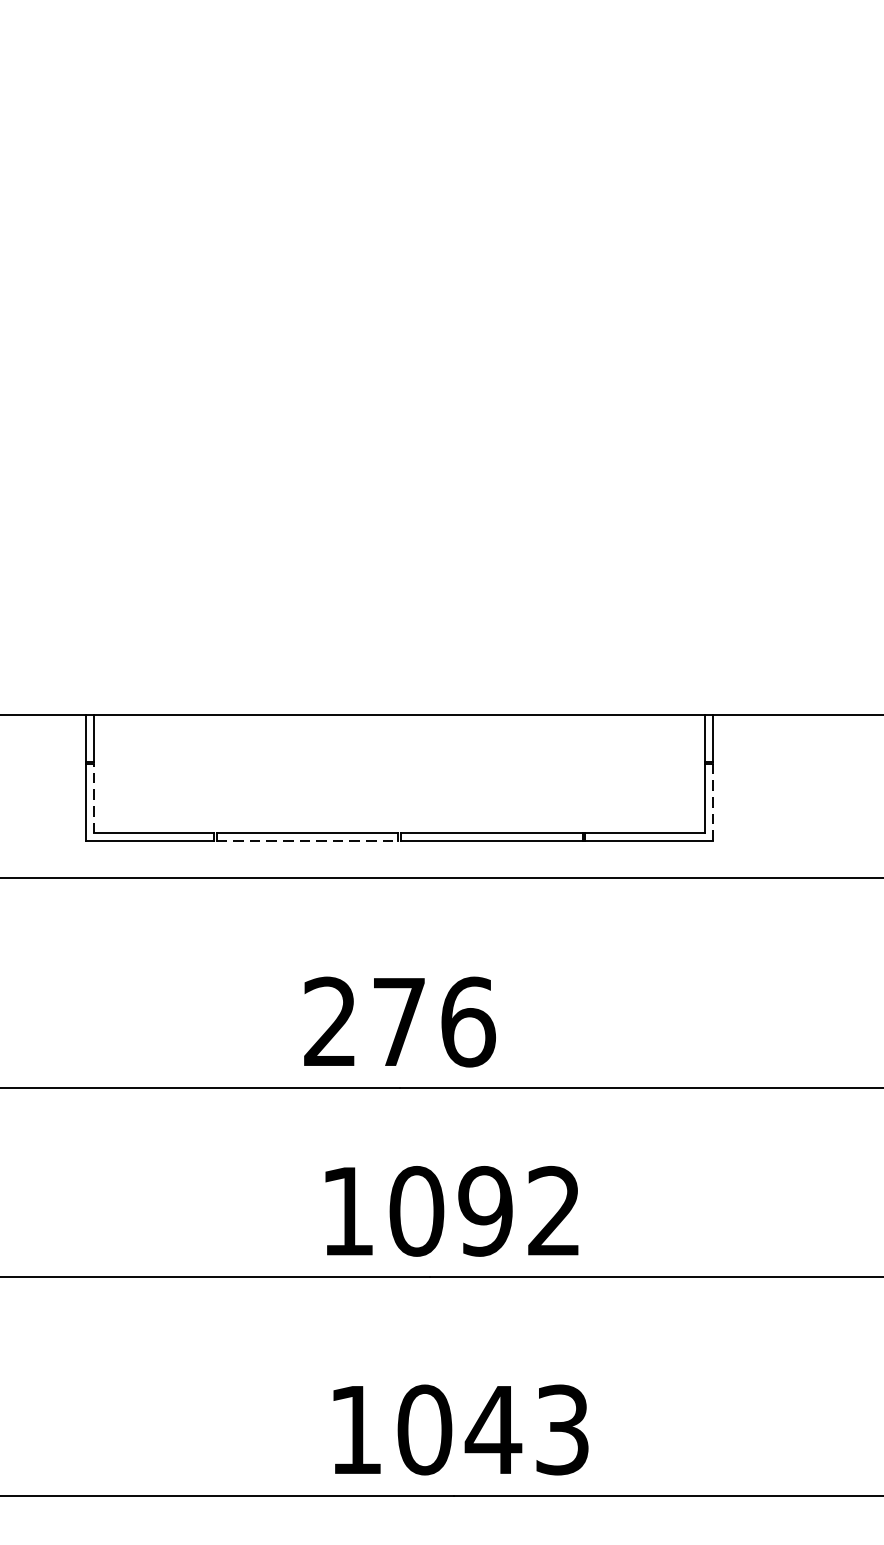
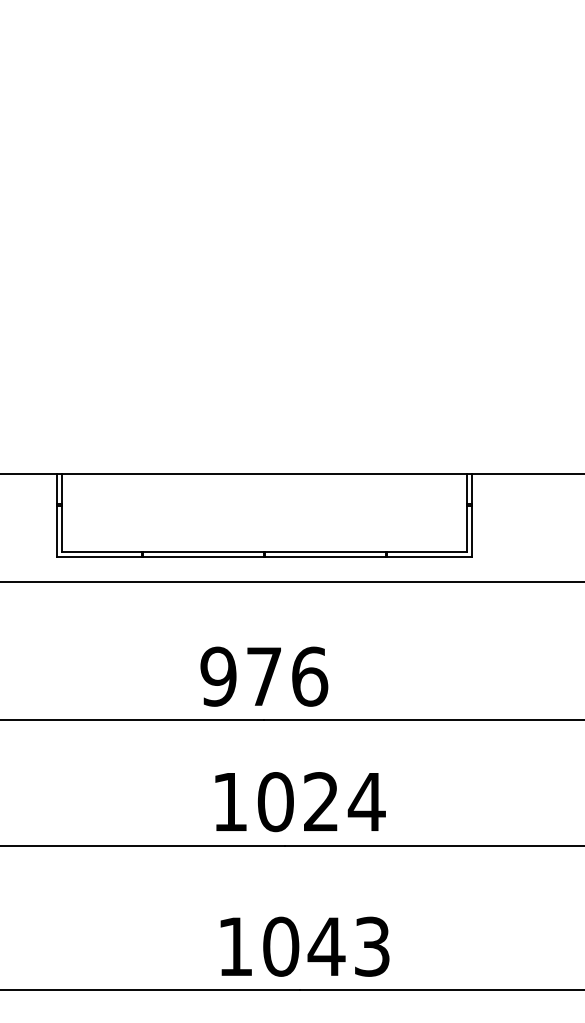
line: (93, 798) -> (61, 528), dashed -> solid
line: (712, 801) -> (471, 530), dashed -> solid
line: (307, 840) -> (203, 556), dashed -> solid
text: (330, 1021) -> (218, 676), 276 -> 976
text: (520, 1212) -> (344, 802), 1092 -> 1024

